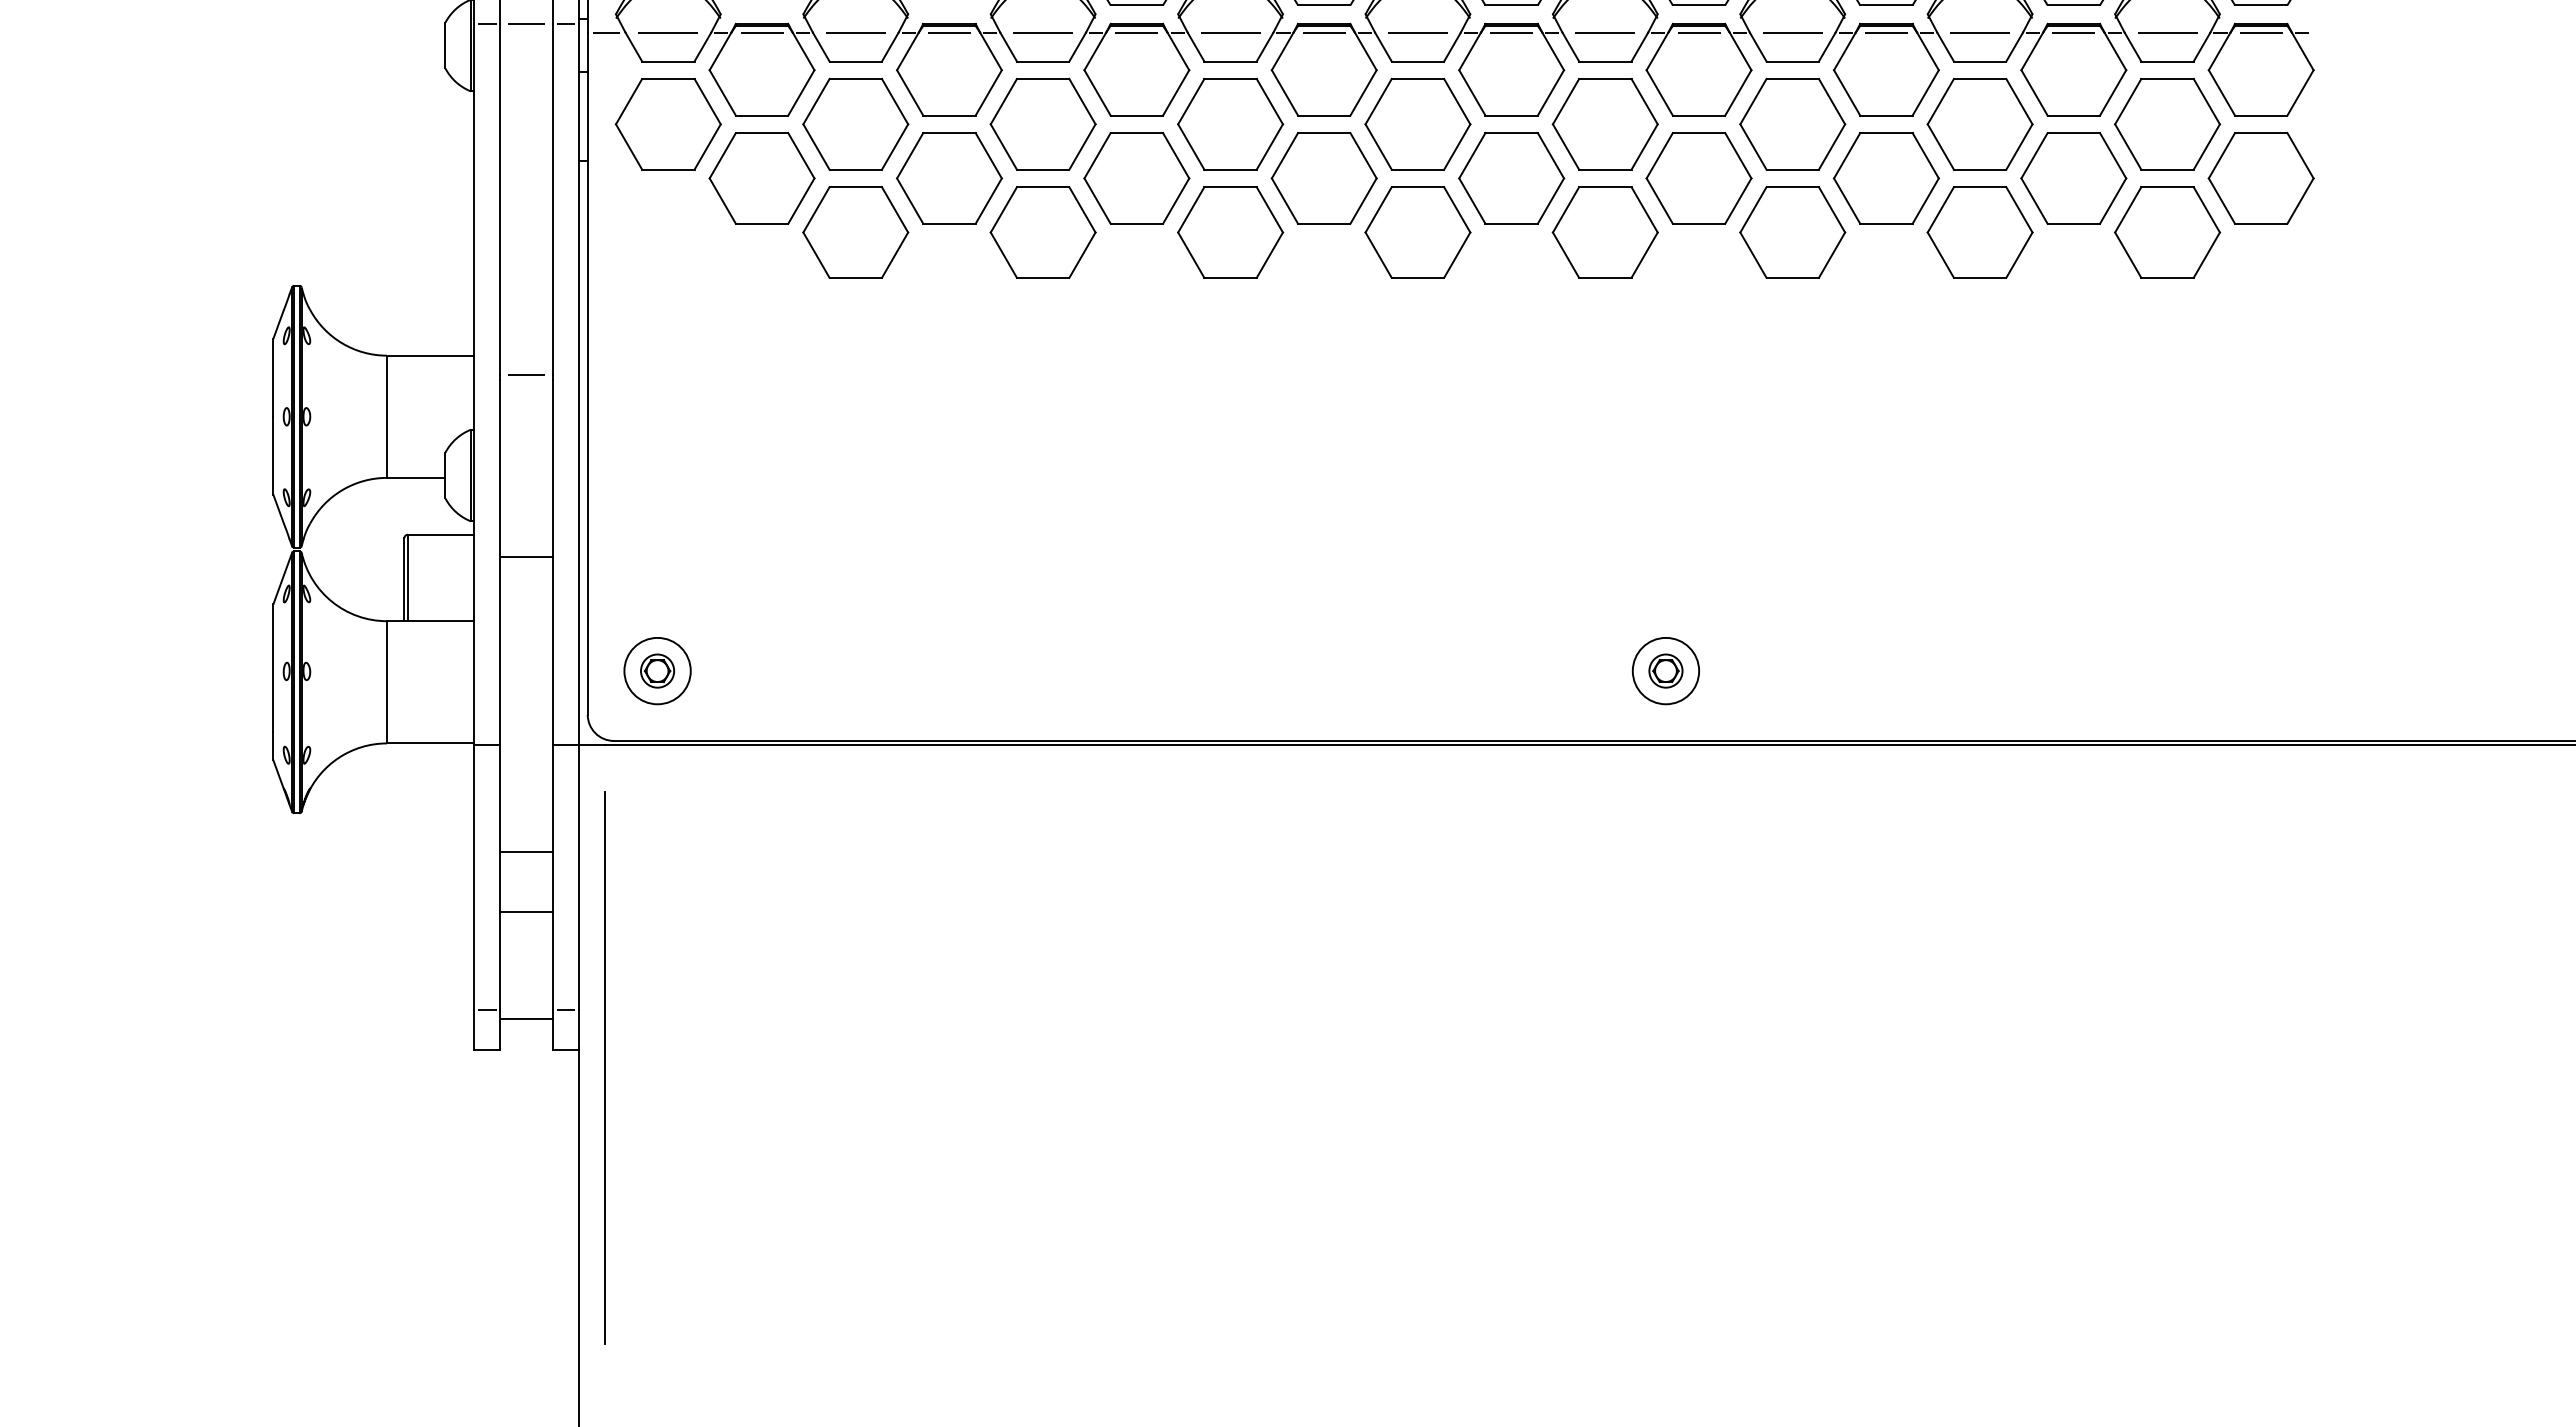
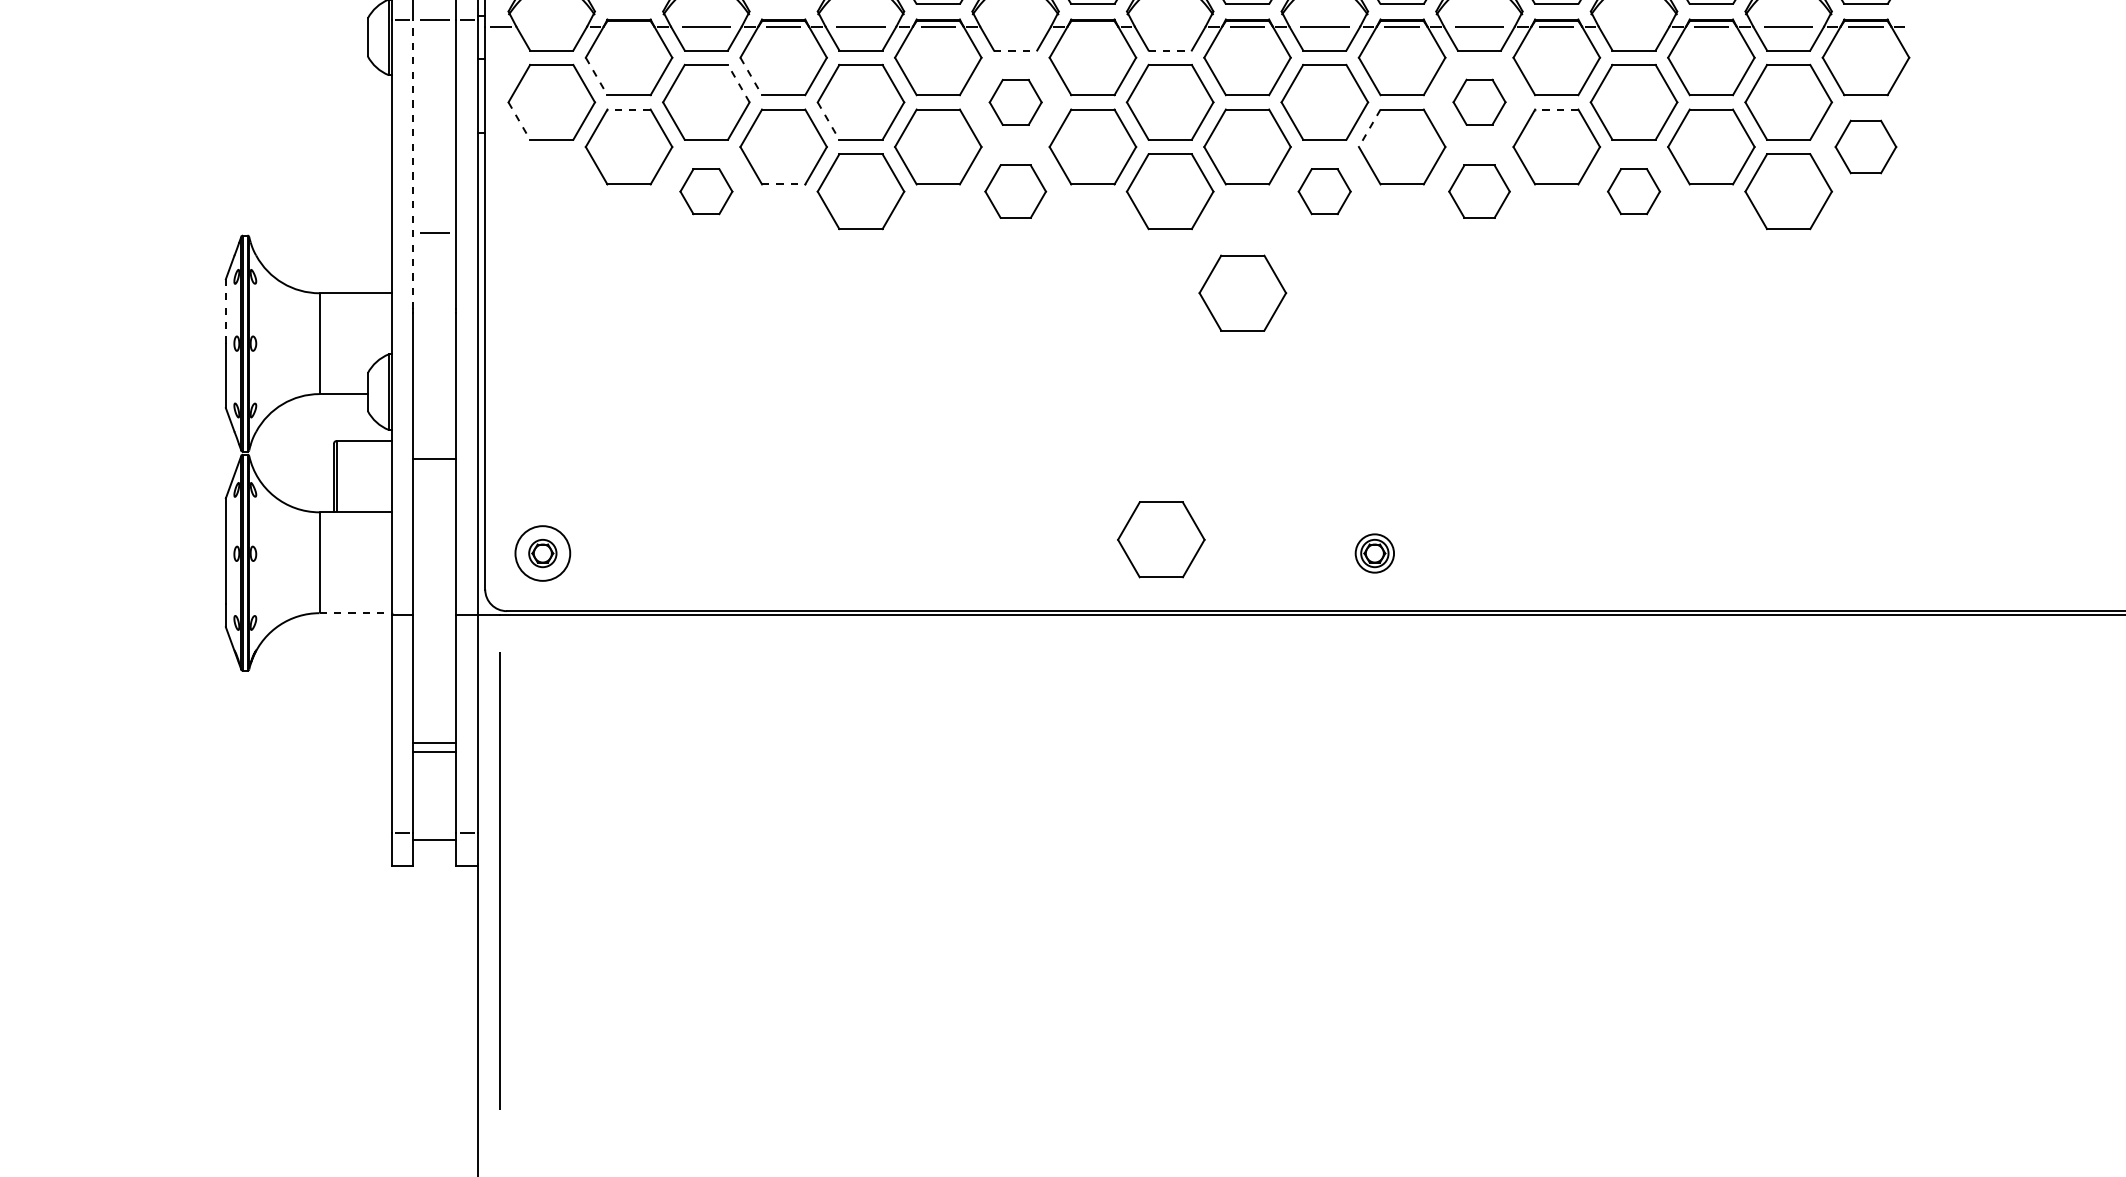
line: (667, 32) -> (551, 26), removed
line: (761, 32) -> (628, 26), removed
line: (1230, 32) -> (1015, 26), removed
line: (1323, 32) -> (1092, 26), removed
line: (1417, 32) -> (1169, 26), removed
line: (1980, 32) -> (1634, 26), removed
line: (1231, 61) -> (1016, 50), solid -> dashed
line: (1418, 61) -> (1170, 50), solid -> dashed
line: (723, 93) -> (597, 76), solid -> dashed
line: (910, 93) -> (751, 76), solid -> dashed
line: (894, 101) -> (738, 83), solid -> dashed
part: (1792, 123) -> (1479, 101), size x0.6
part: (1230, 124) -> (1015, 102), size x0.6
line: (761, 133) -> (628, 109), solid -> dashed
line: (1885, 133) -> (1555, 109), solid -> dashed
line: (629, 147) -> (519, 121), solid -> dashed
line: (1004, 147) -> (829, 121), solid -> dashed
line: (1659, 156) -> (1369, 128), solid -> dashed
part: (2260, 178) -> (1865, 147), size x0.7
line: (500, 199) -> (413, 164), solid -> dashed
line: (949, 223) -> (783, 184), solid -> dashed
part: (855, 232) -> (706, 191), size x0.6
part: (1230, 232) -> (1015, 191), size x0.7
part: (1604, 232) -> (1324, 191), size x0.6
part: (1792, 232) -> (1479, 191), size x0.7
part: (1979, 232) -> (1633, 191), size x0.6
part: (1505, 355) -> (1242, 293), added
line: (526, 374) -> (434, 232), moved
line: (273, 377) -> (225, 311), solid -> dashed
part: (1406, 654) -> (1160, 539), added
circle: (1665, 670) -> (1374, 553), size x0.7
line: (430, 743) -> (355, 613), solid -> dashed
line: (526, 851) -> (434, 742), moved

